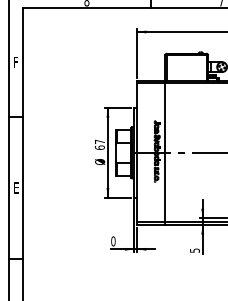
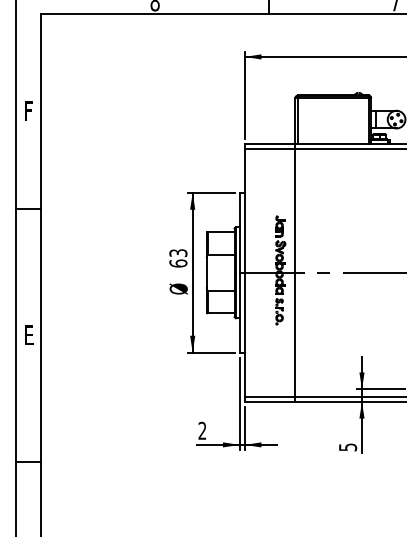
text: (99, 141) -> (177, 252), 67 -> 63
text: (113, 241) -> (202, 430), 0 -> 2

